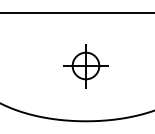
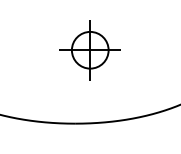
part: (85, 66) -> (89, 50), moved

